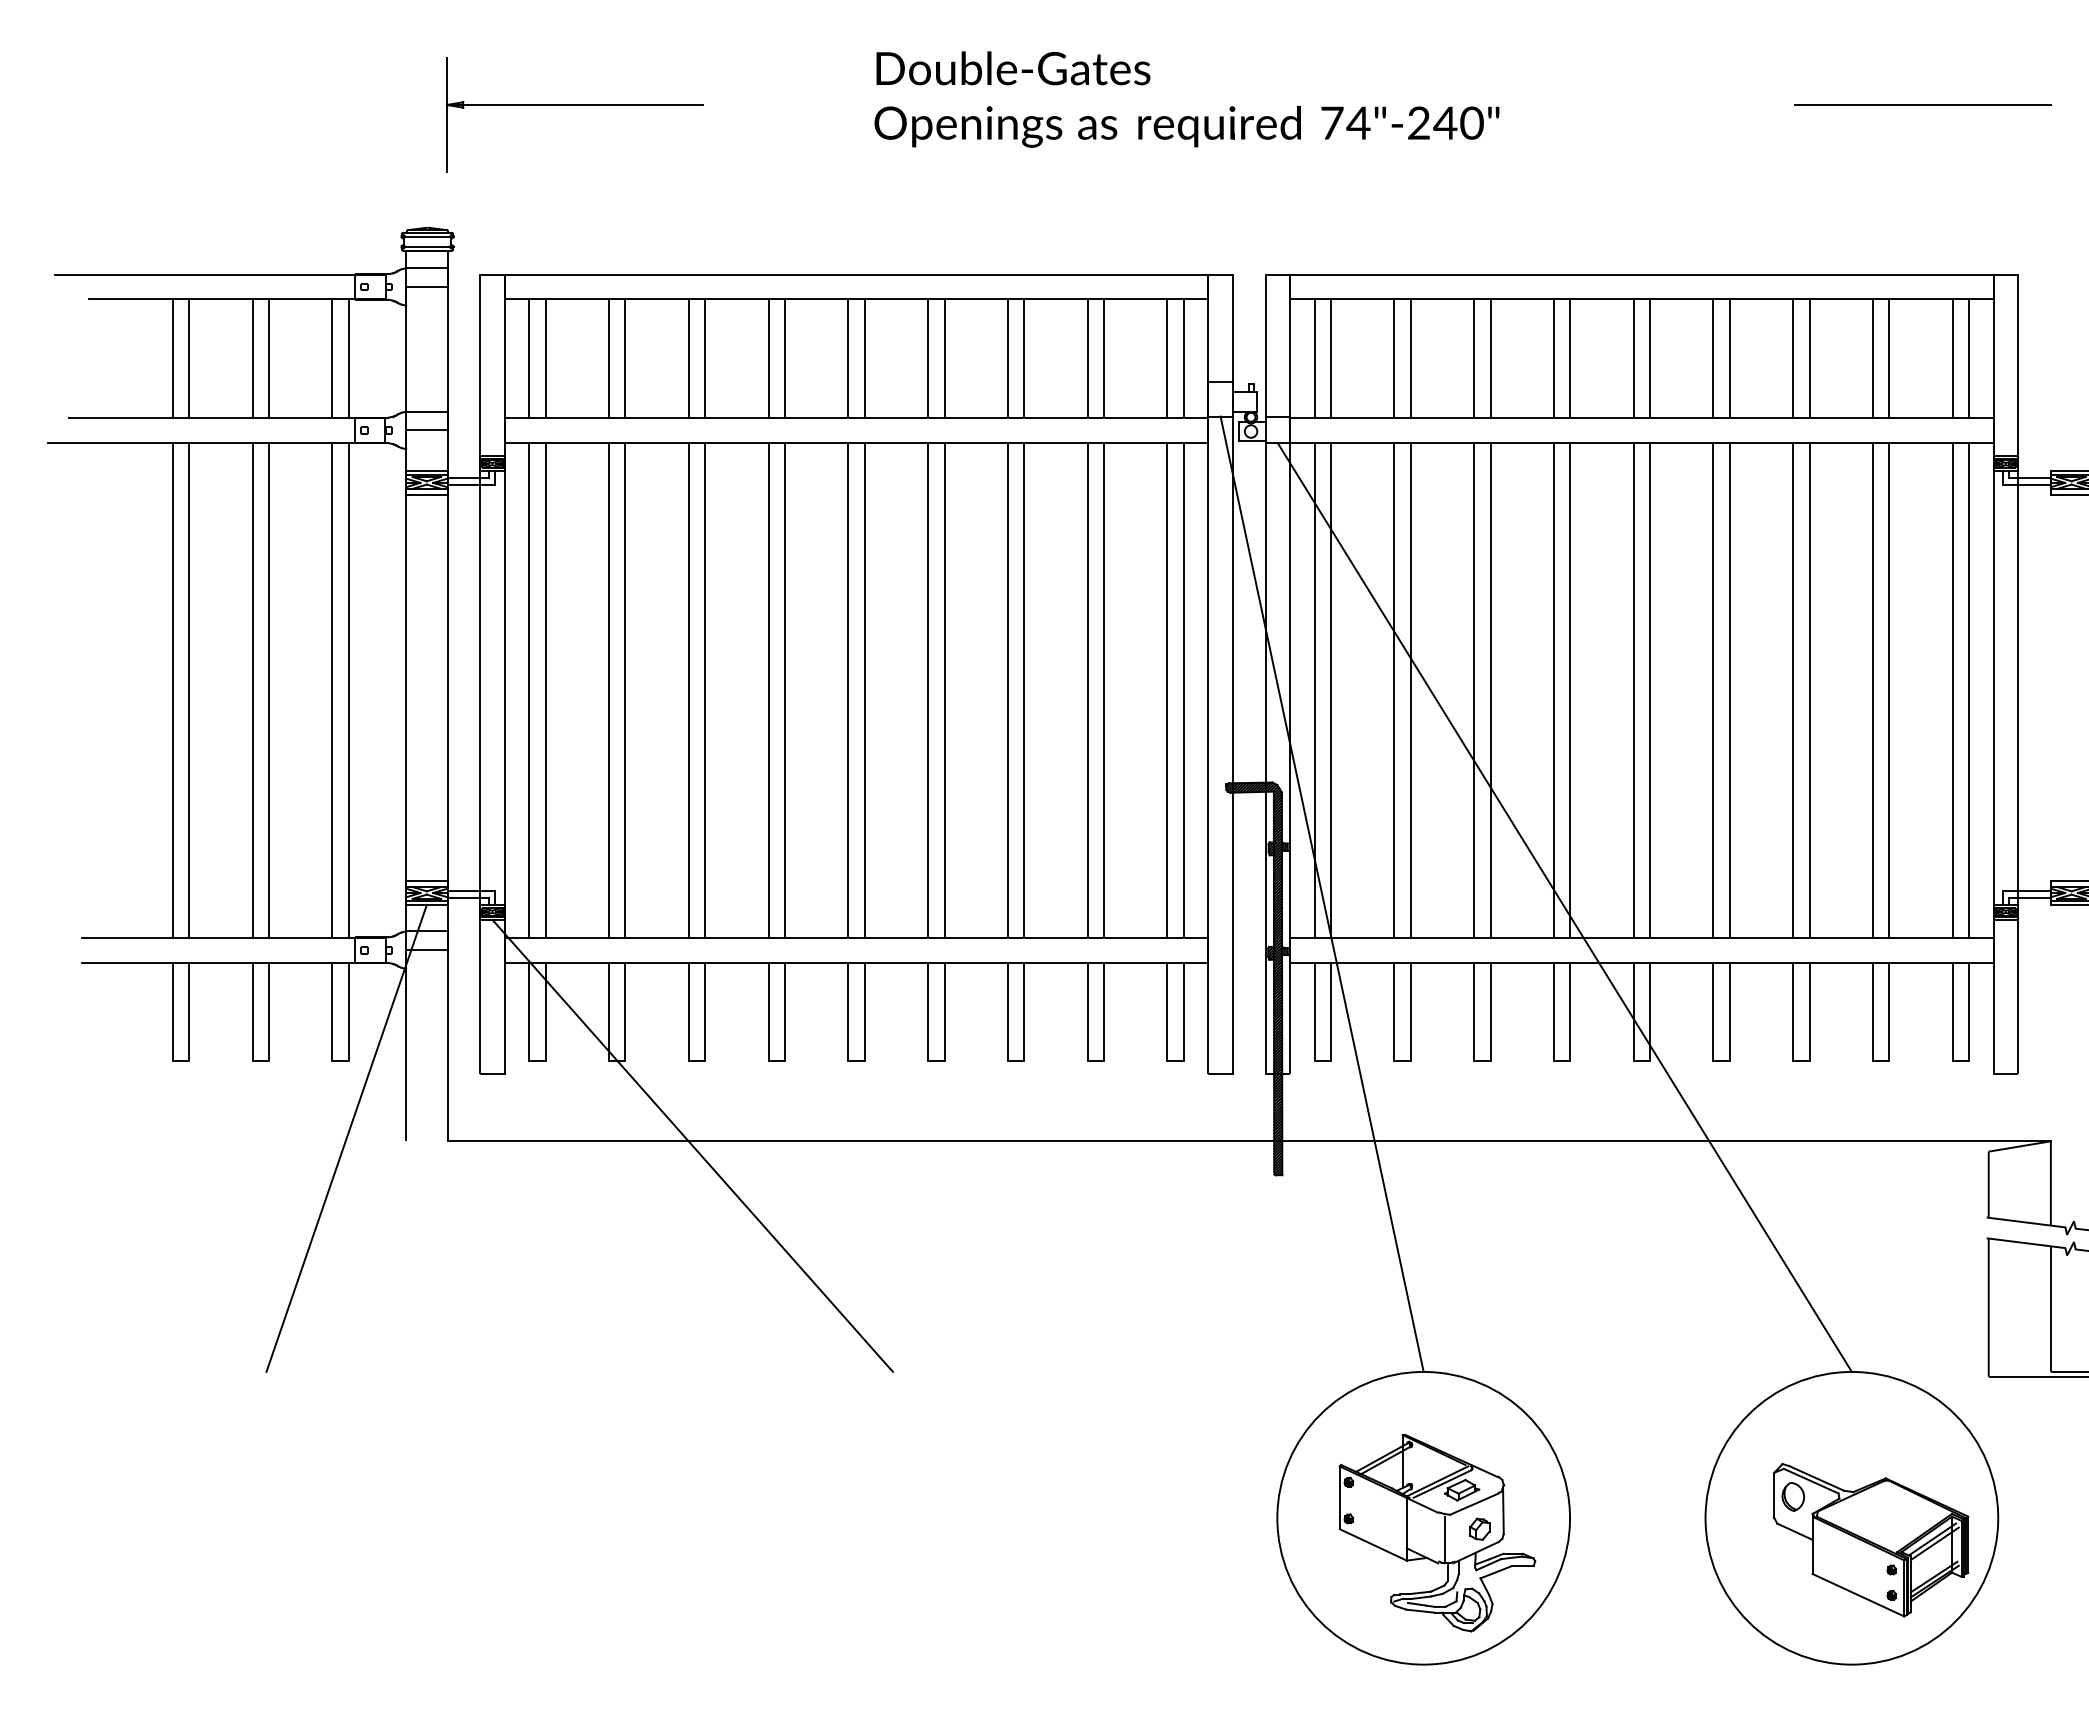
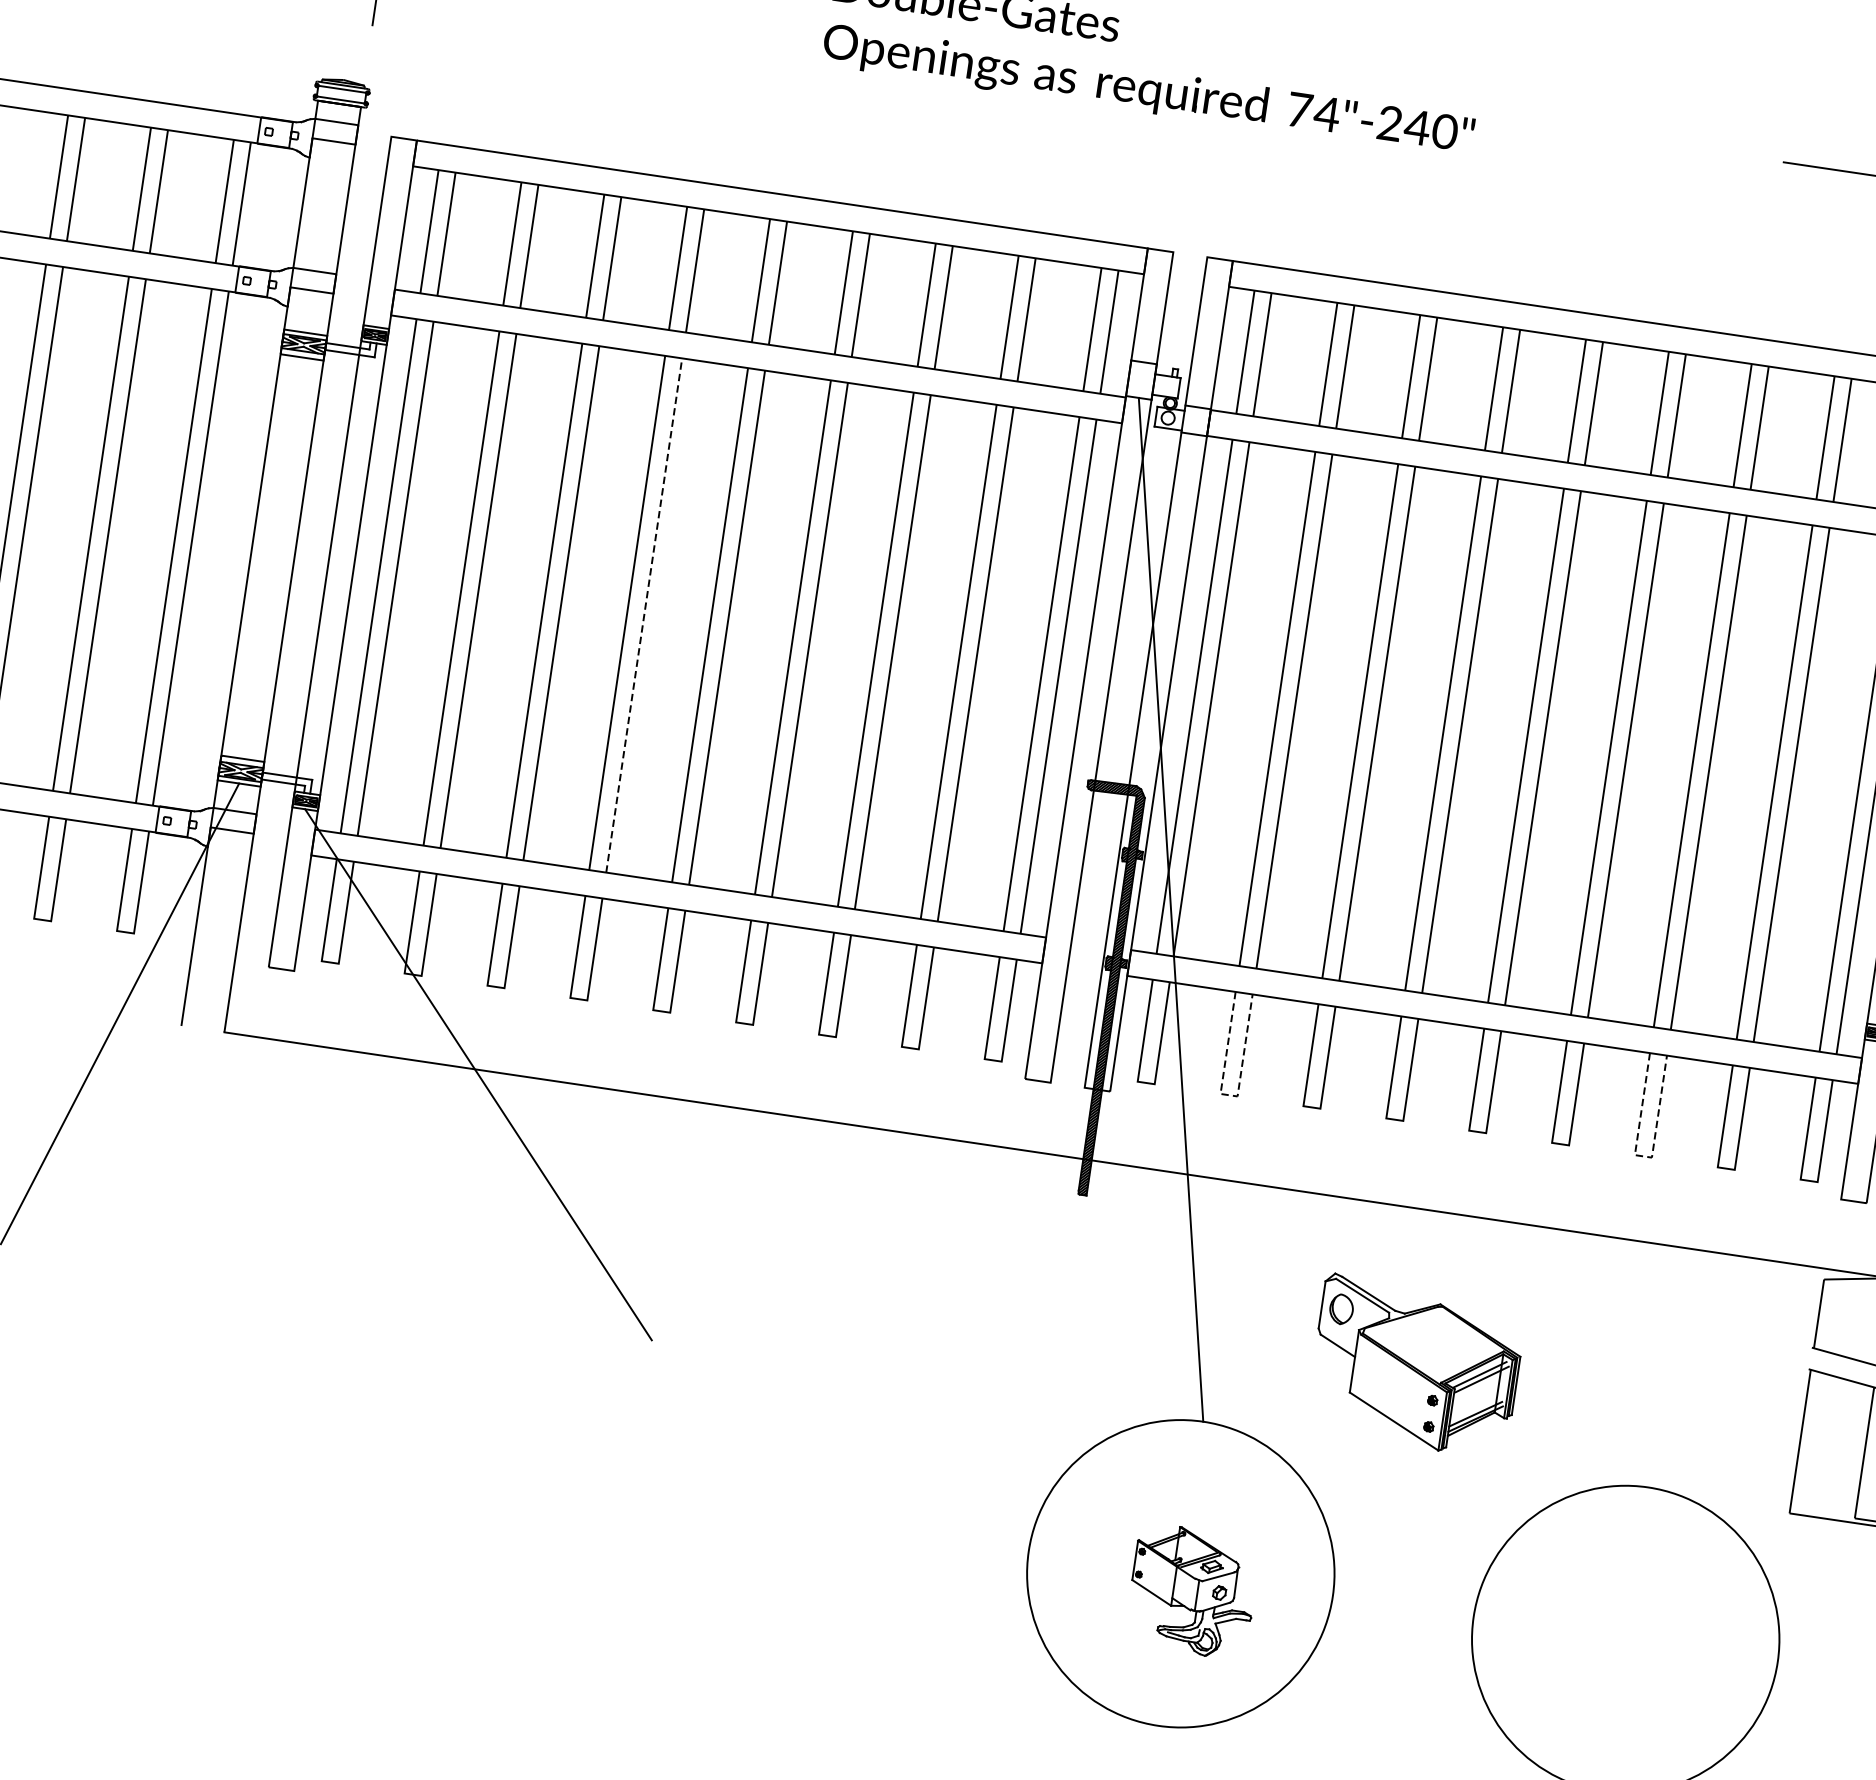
line: (784, 689) -> (643, 614), solid -> dashed
line: (1564, 907) -> (1420, 960), removed
line: (1403, 1060) -> (1230, 1095), solid -> dashed
line: (1801, 1060) -> (1643, 1156), solid -> dashed
part: (1437, 1533) -> (1192, 1591), size x0.6
part: (1871, 1540) -> (1416, 1366), moved

